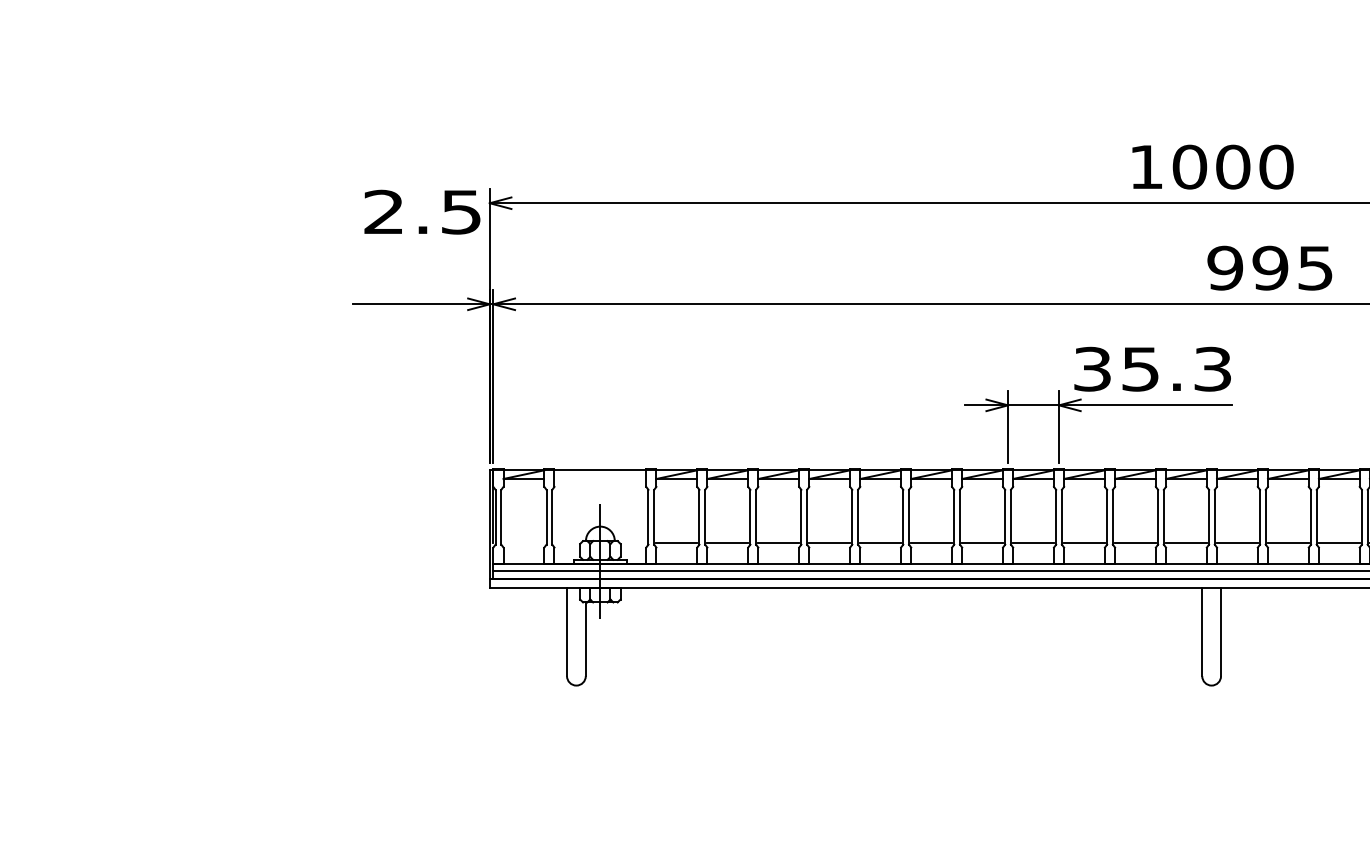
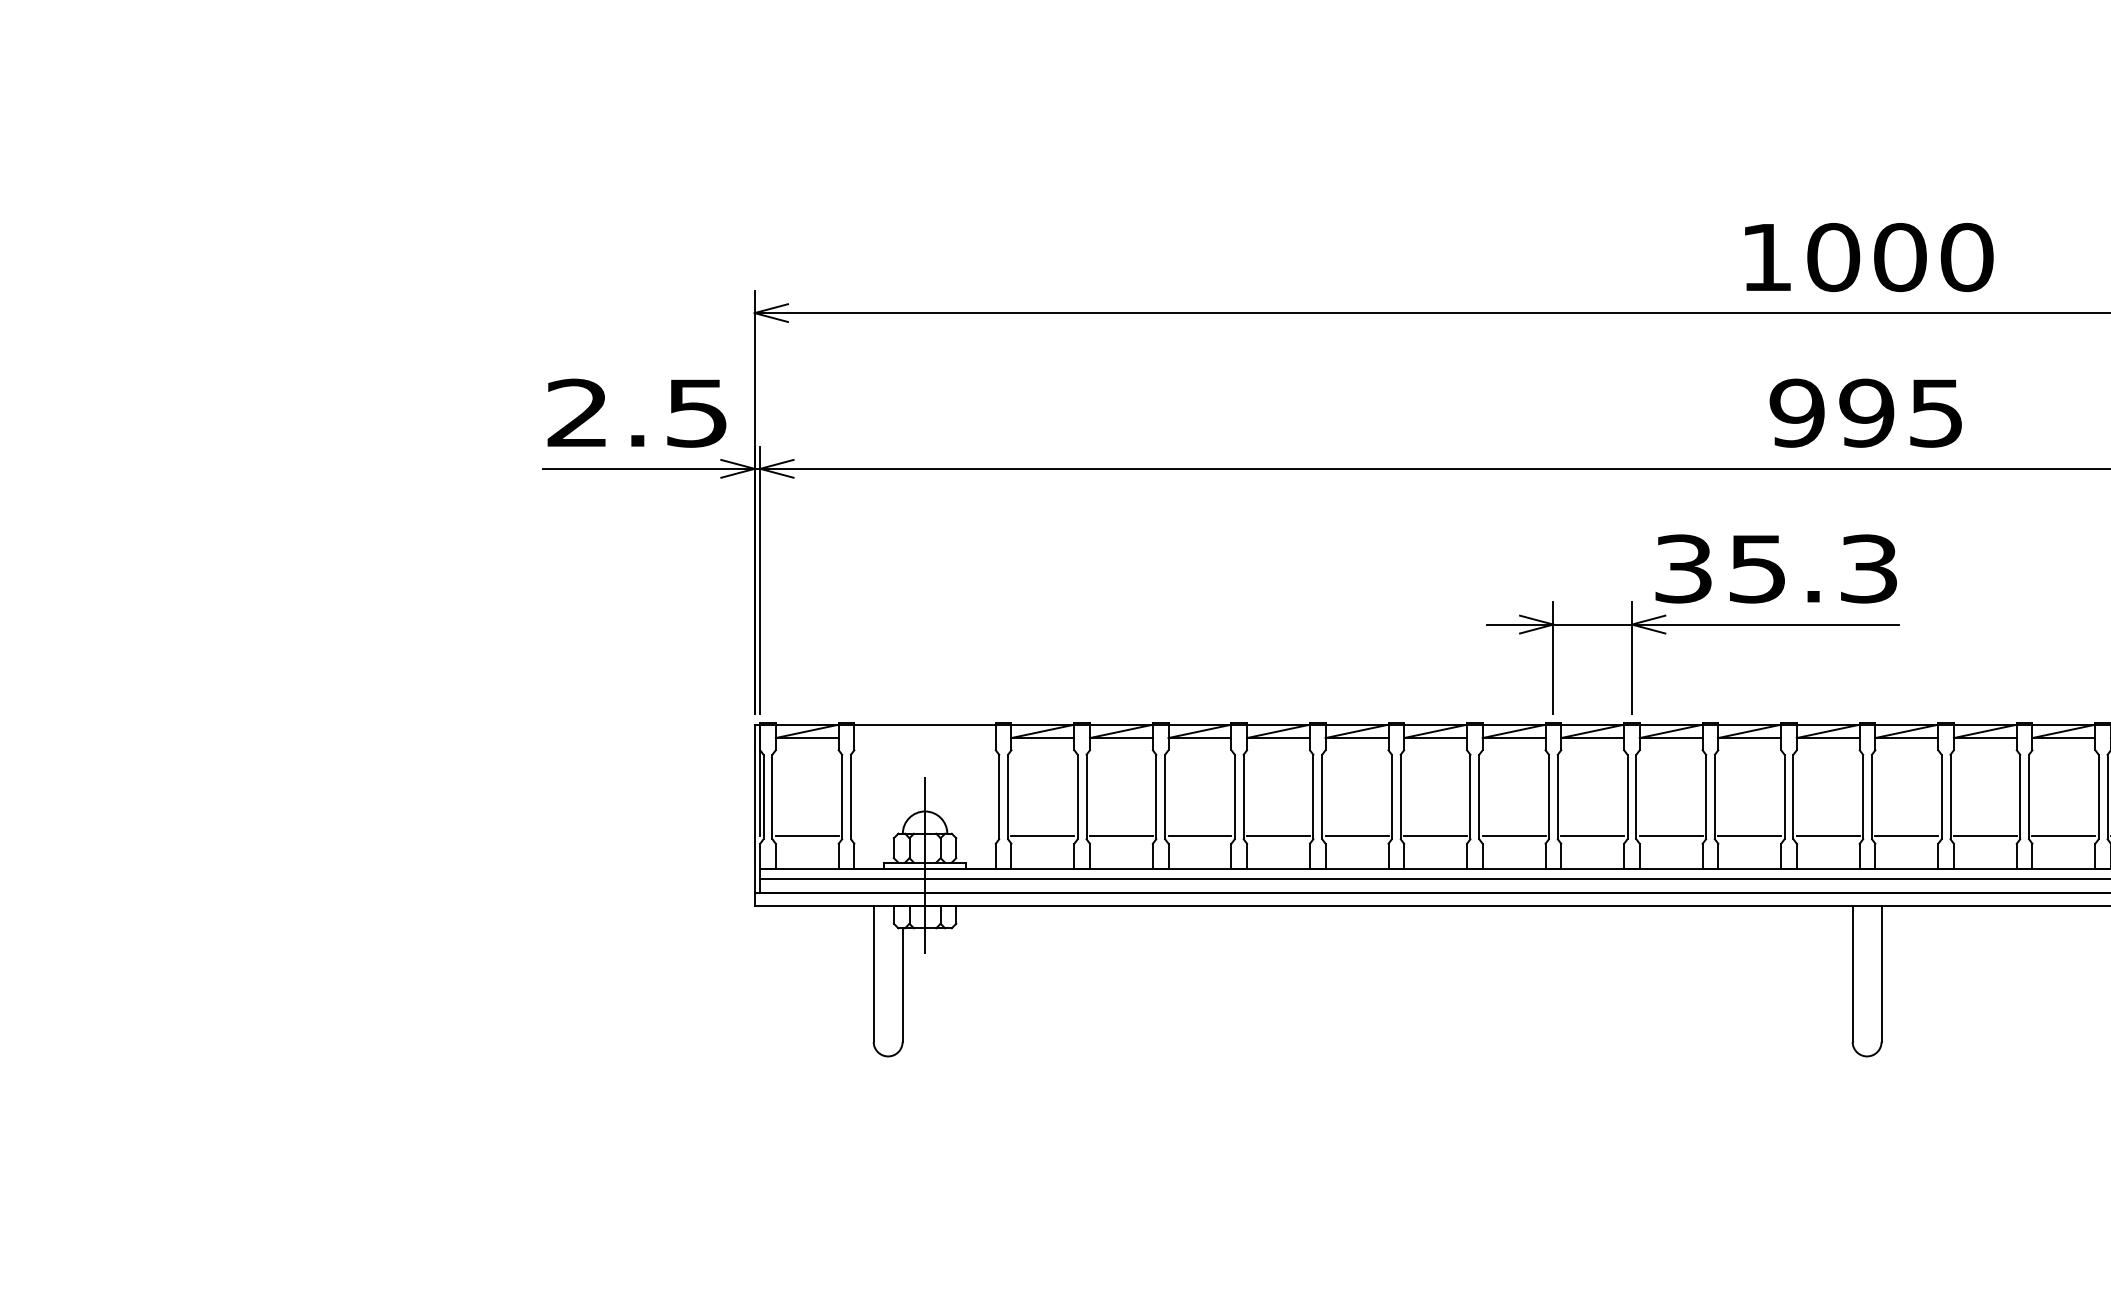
text: (422, 211) -> (637, 412), moved
text: (1269, 267) -> (1865, 412), moved
line: (523, 542) -> (806, 835), added

